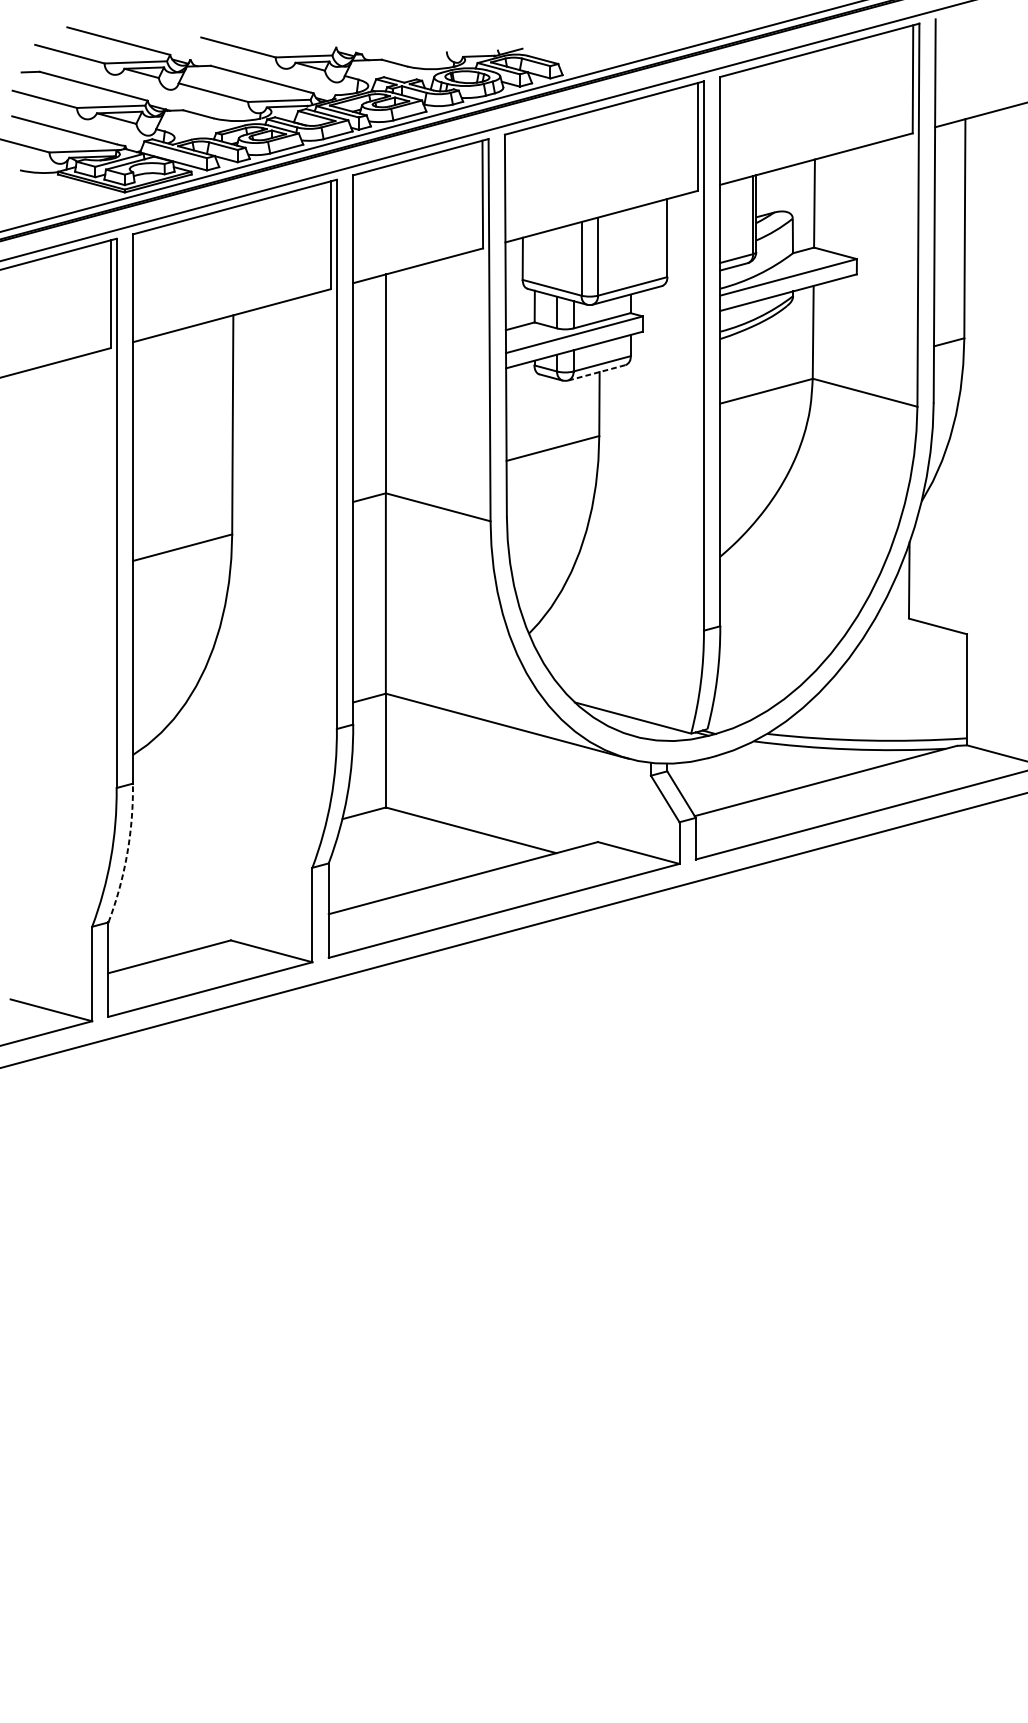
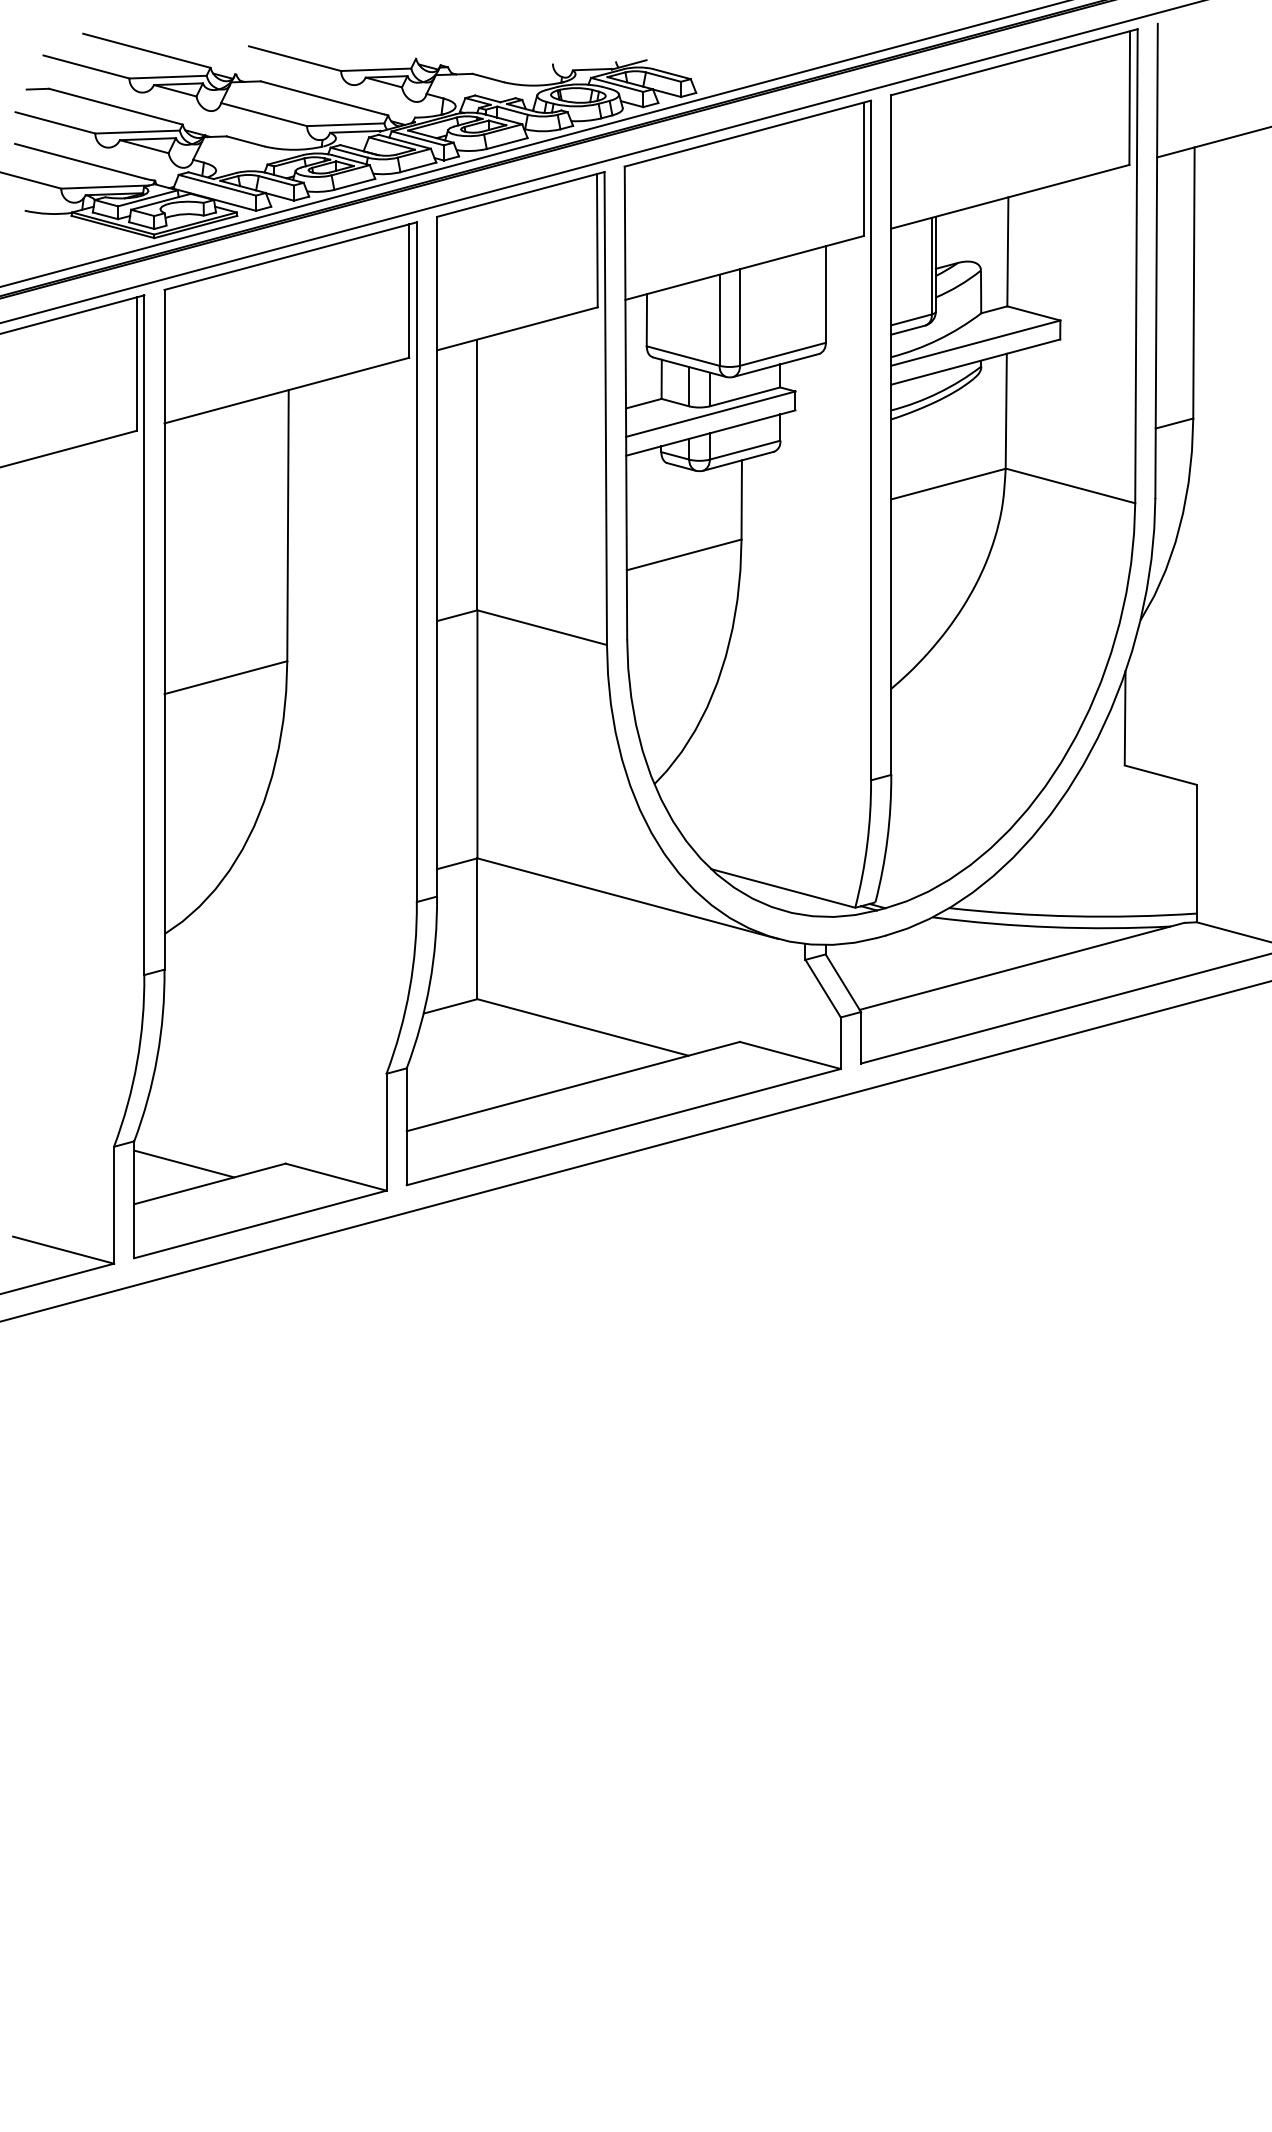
line: (596, 373) -> (738, 461), dashed -> solid
arc: (127, 853) -> (157, 1056), dashed -> solid
line: (149, 940) -> (184, 1163), added

